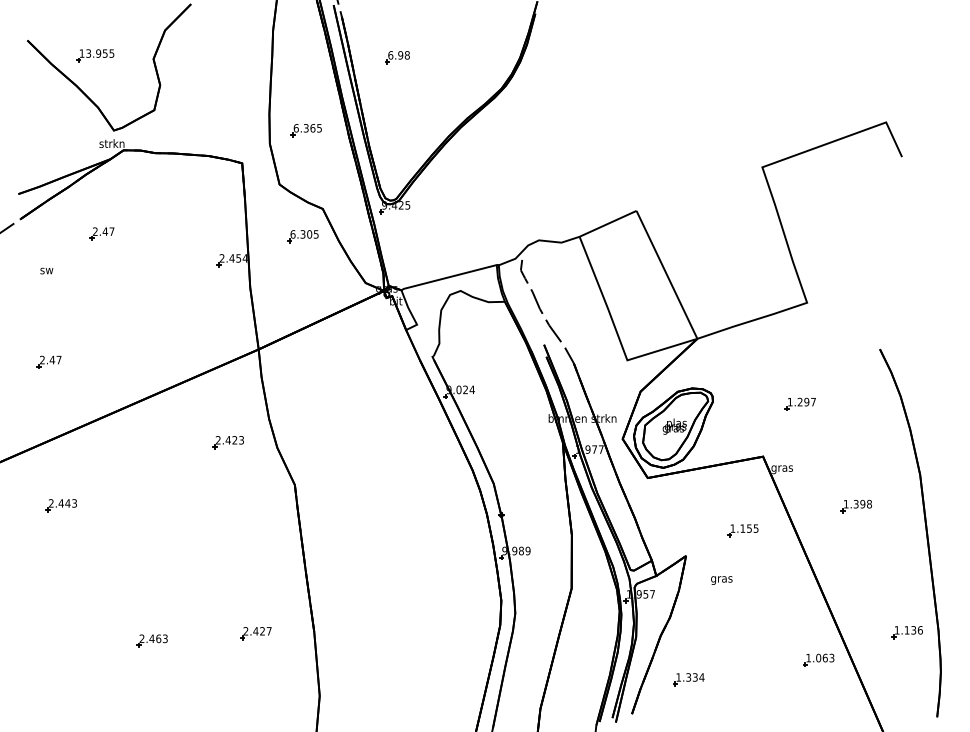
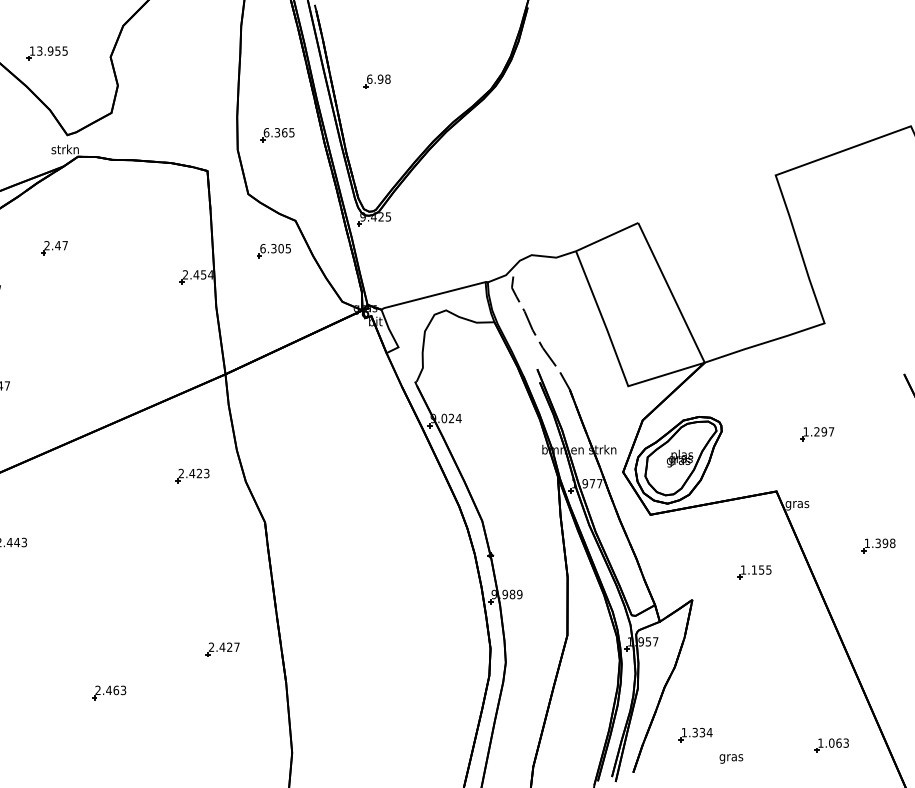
part: (397, 57) -> (377, 81), moved
text: (721, 580) -> (731, 758), moved
part: (255, 633) -> (222, 649), moved
part: (818, 659) -> (831, 744), moved

